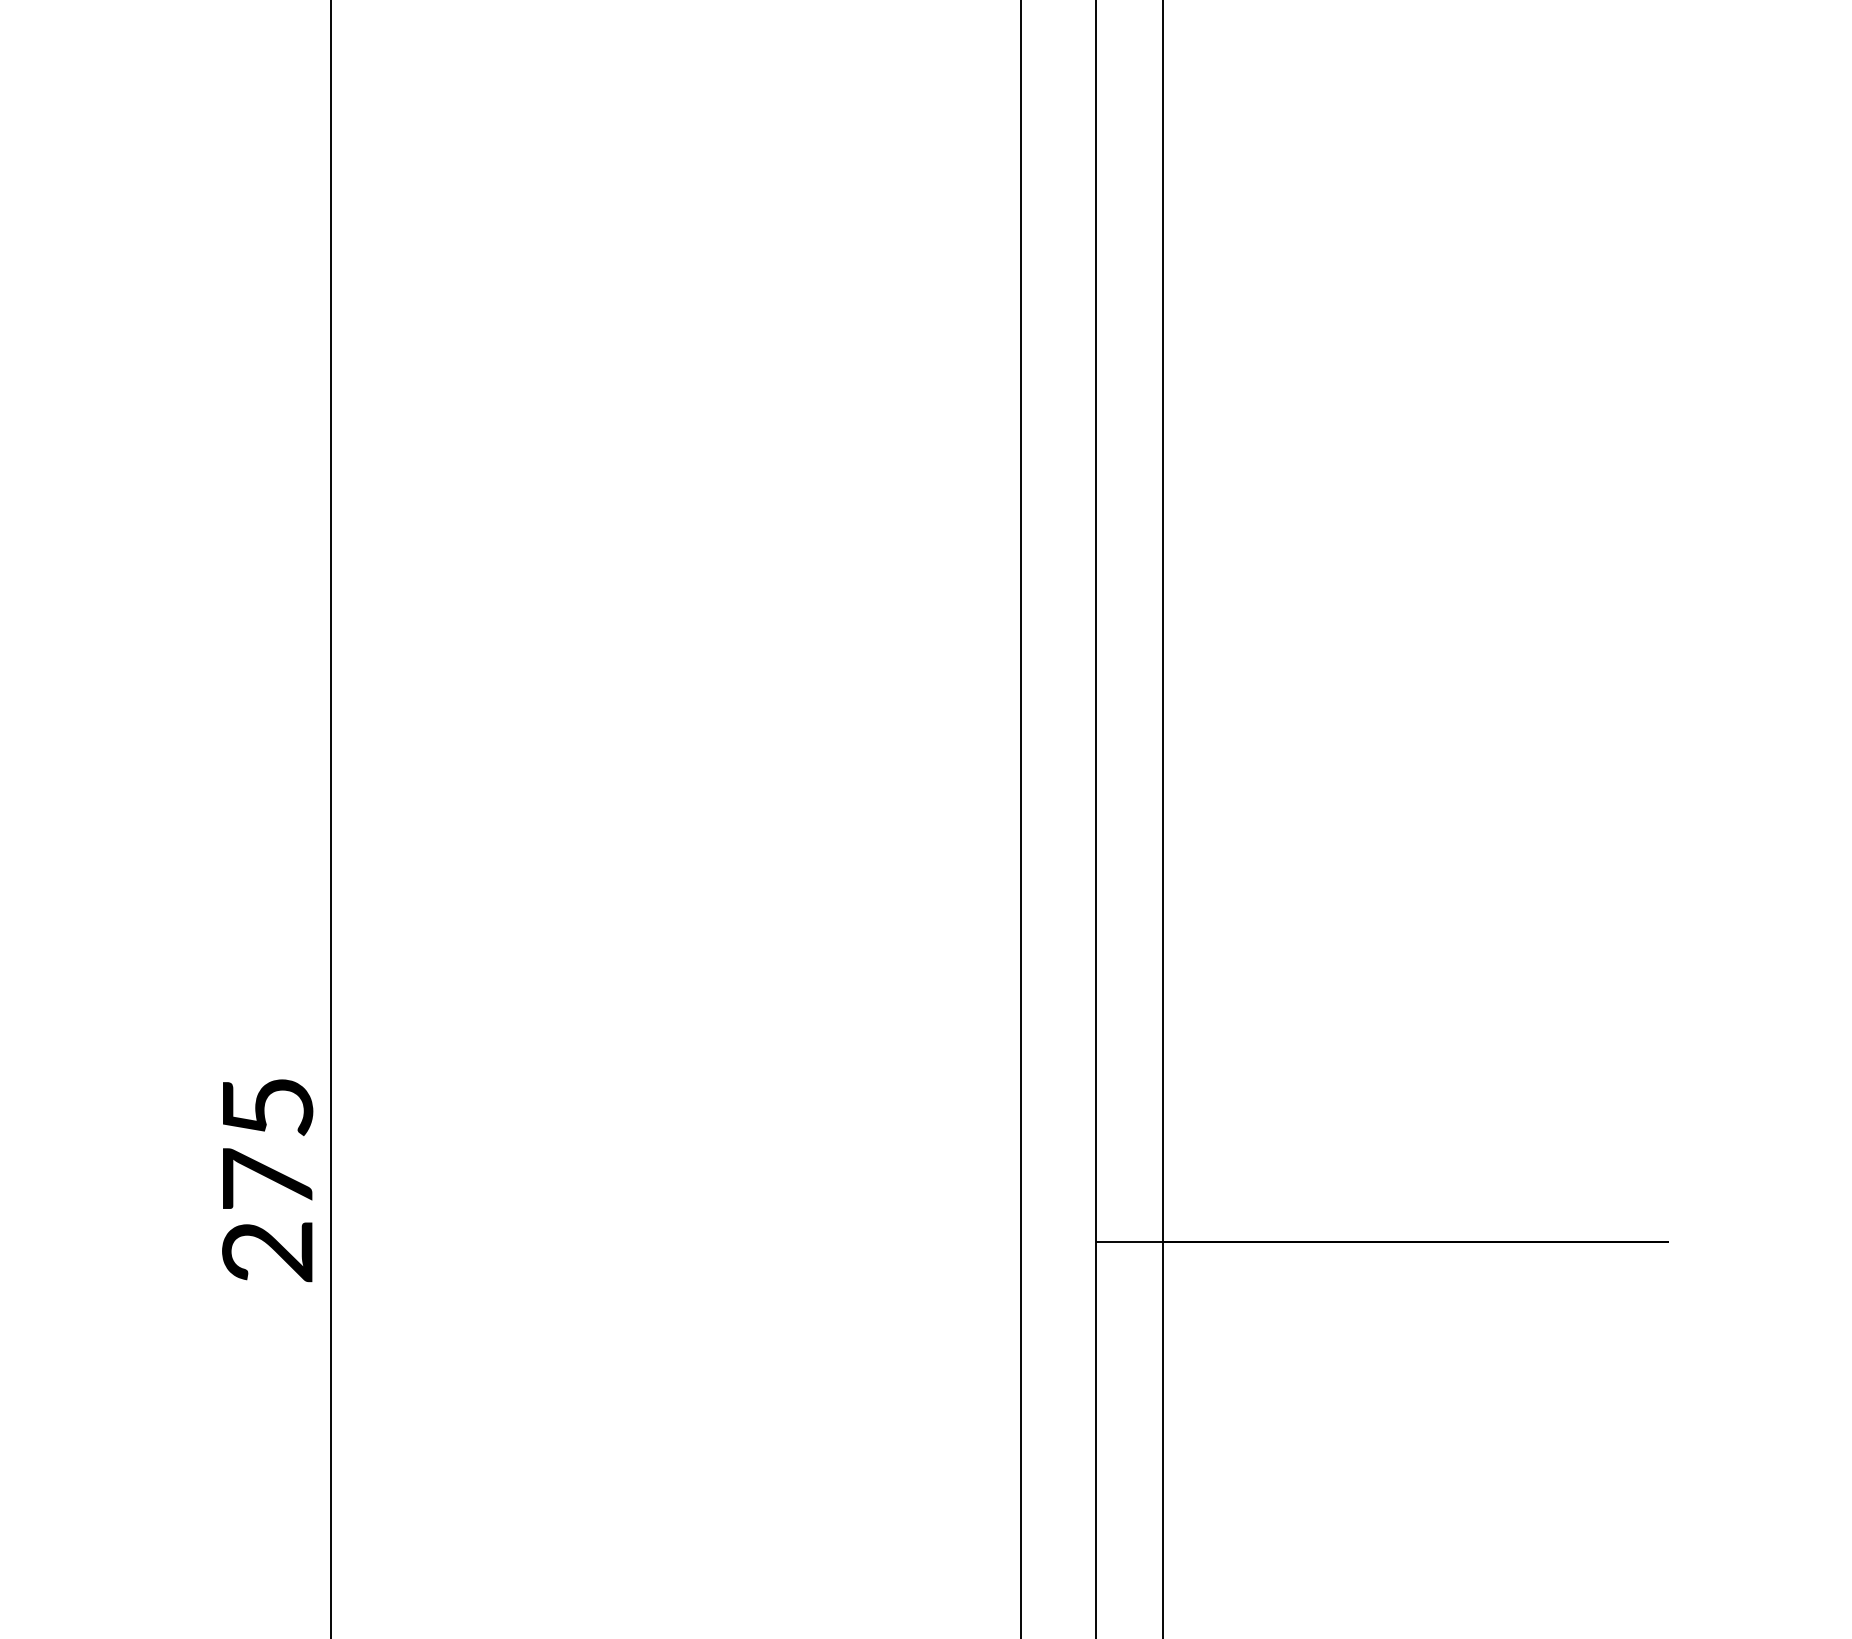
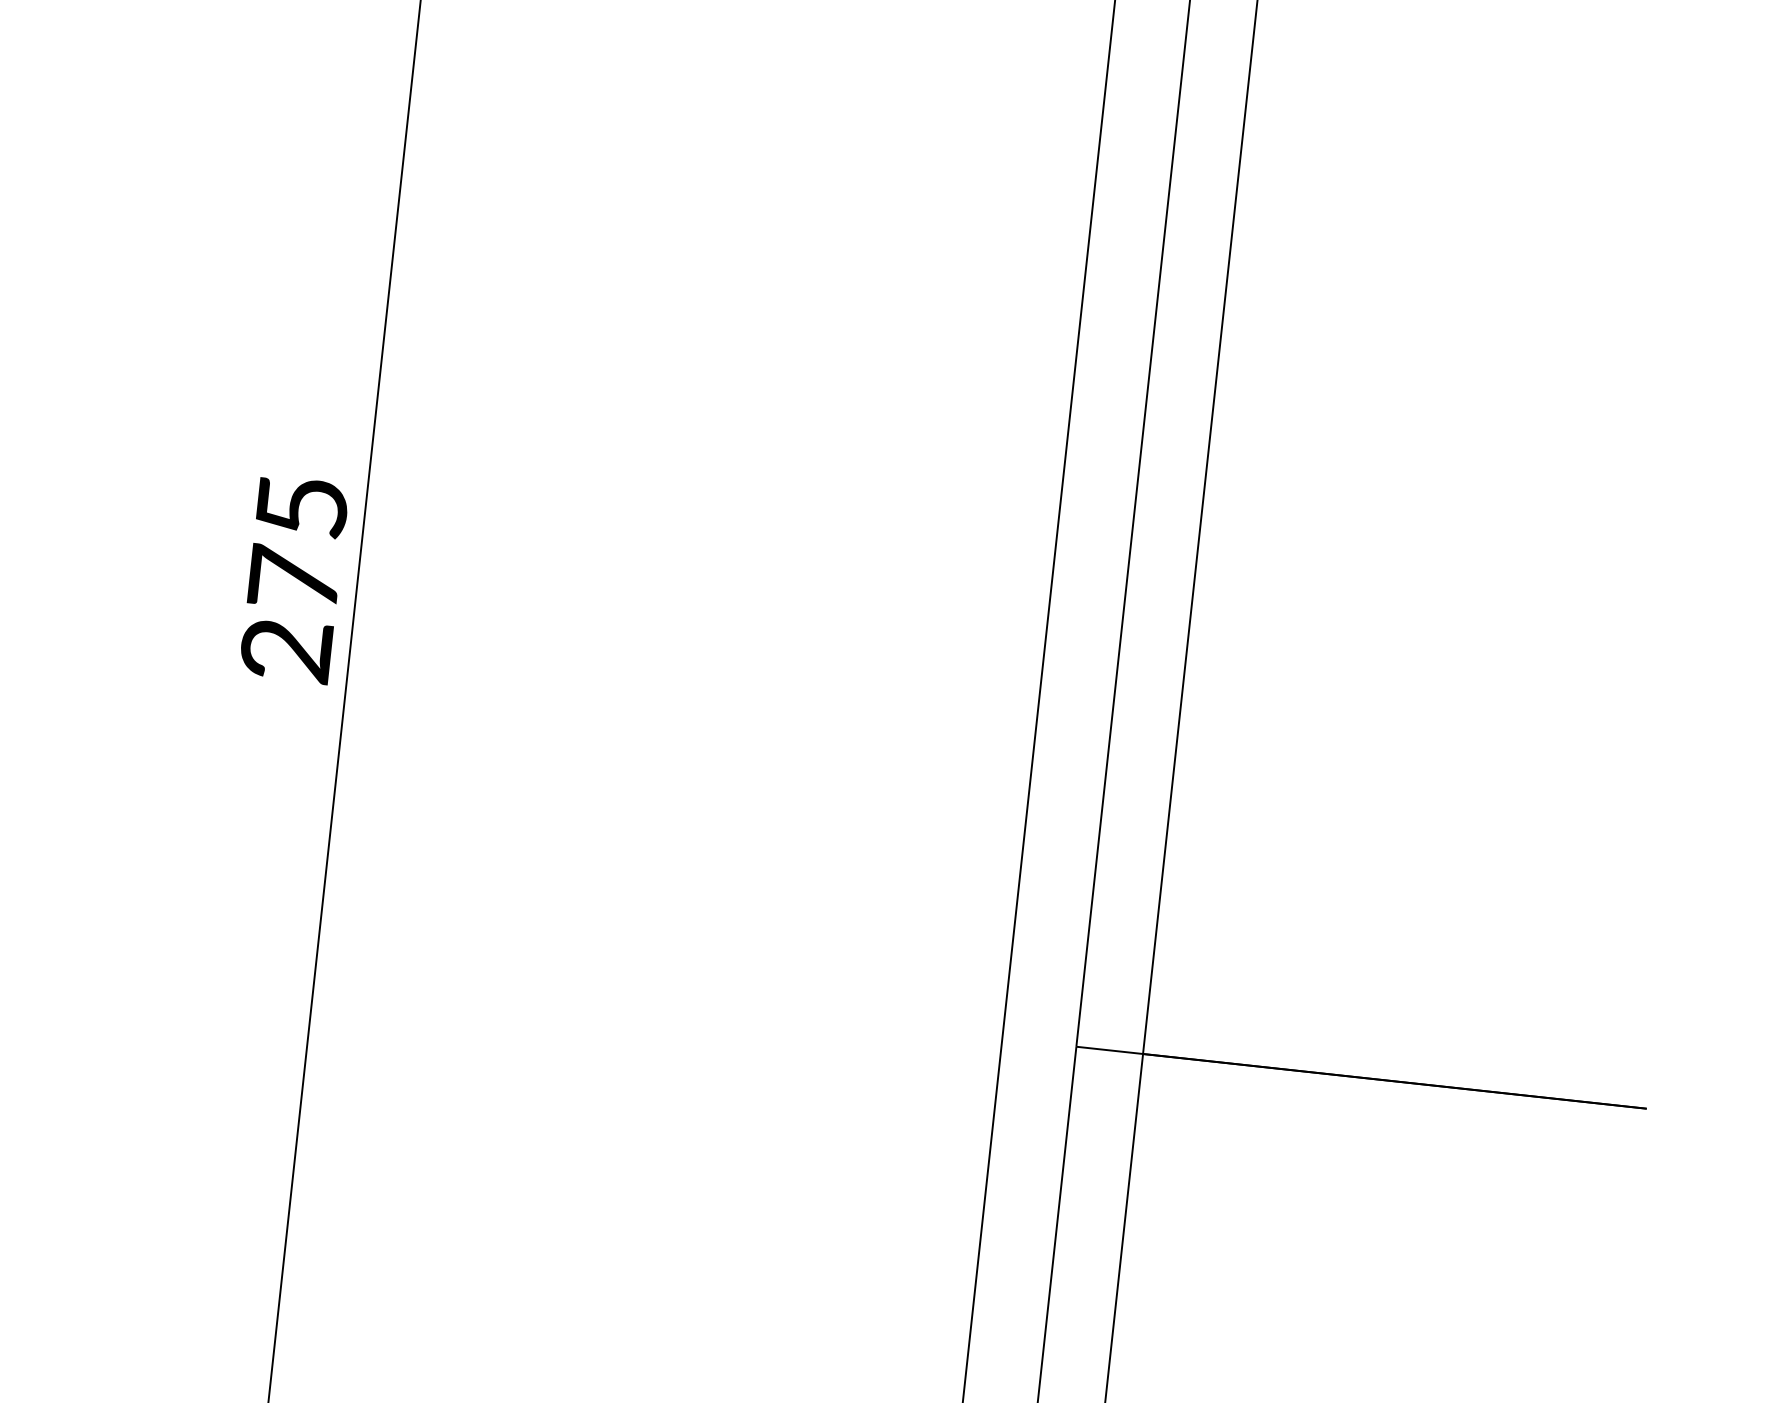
text: (267, 1180) -> (294, 579), moved

